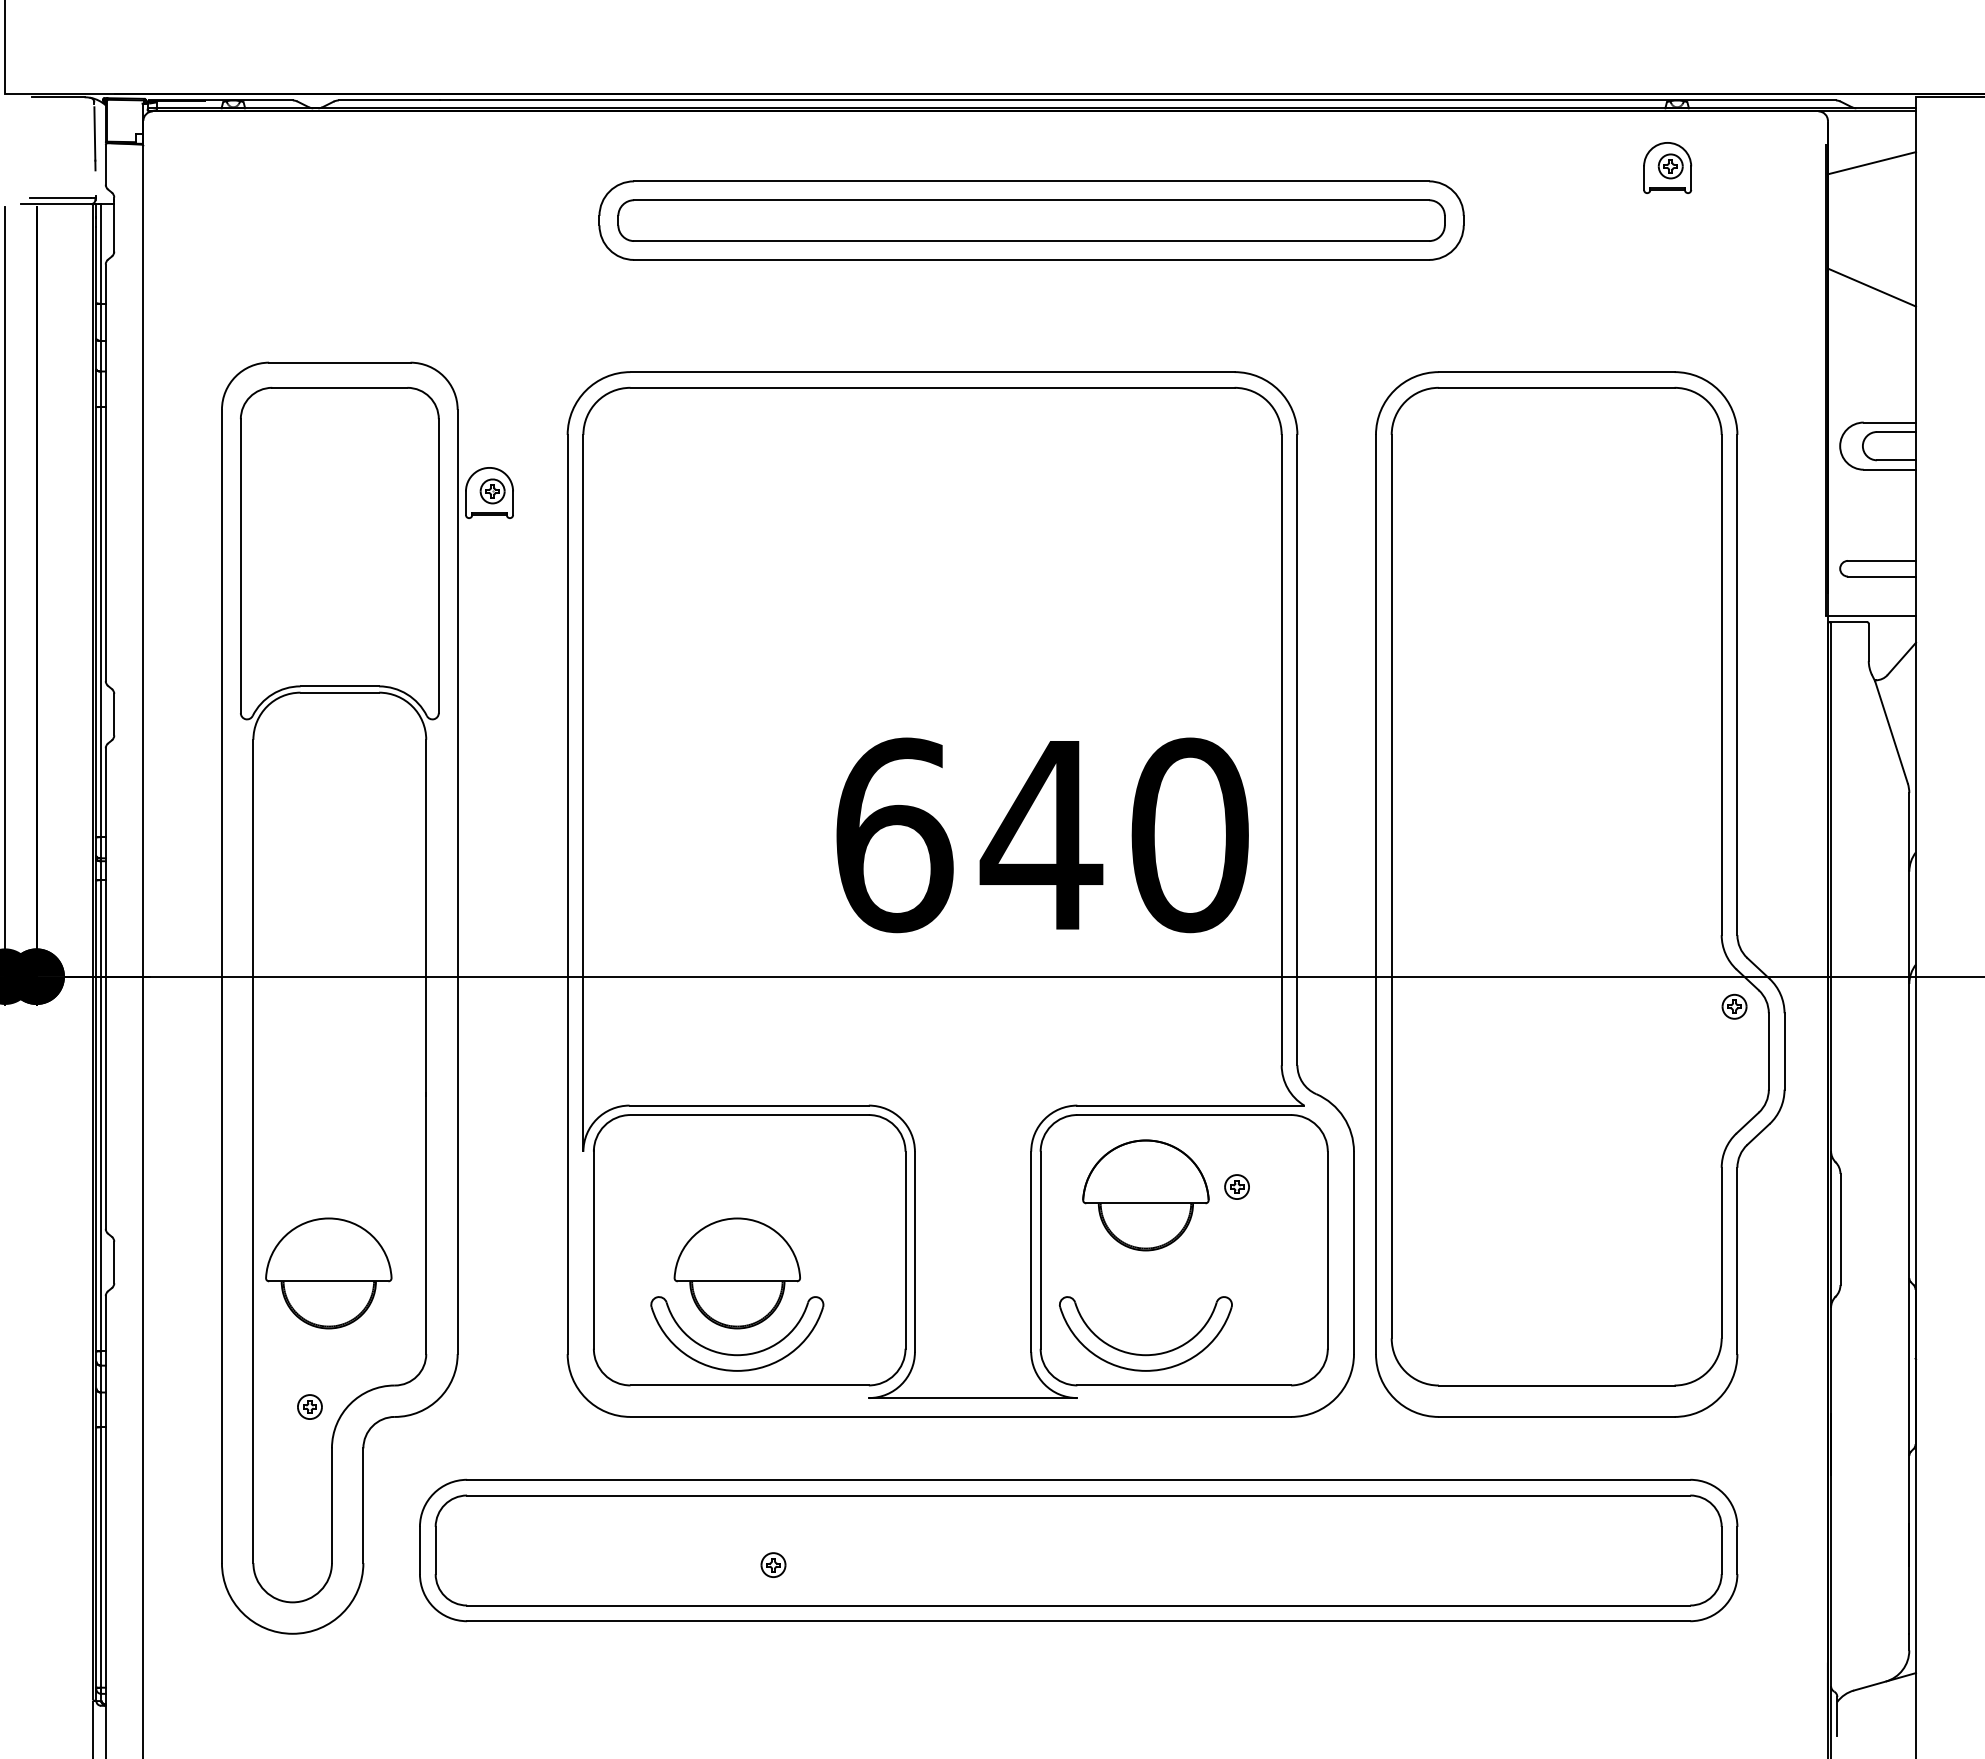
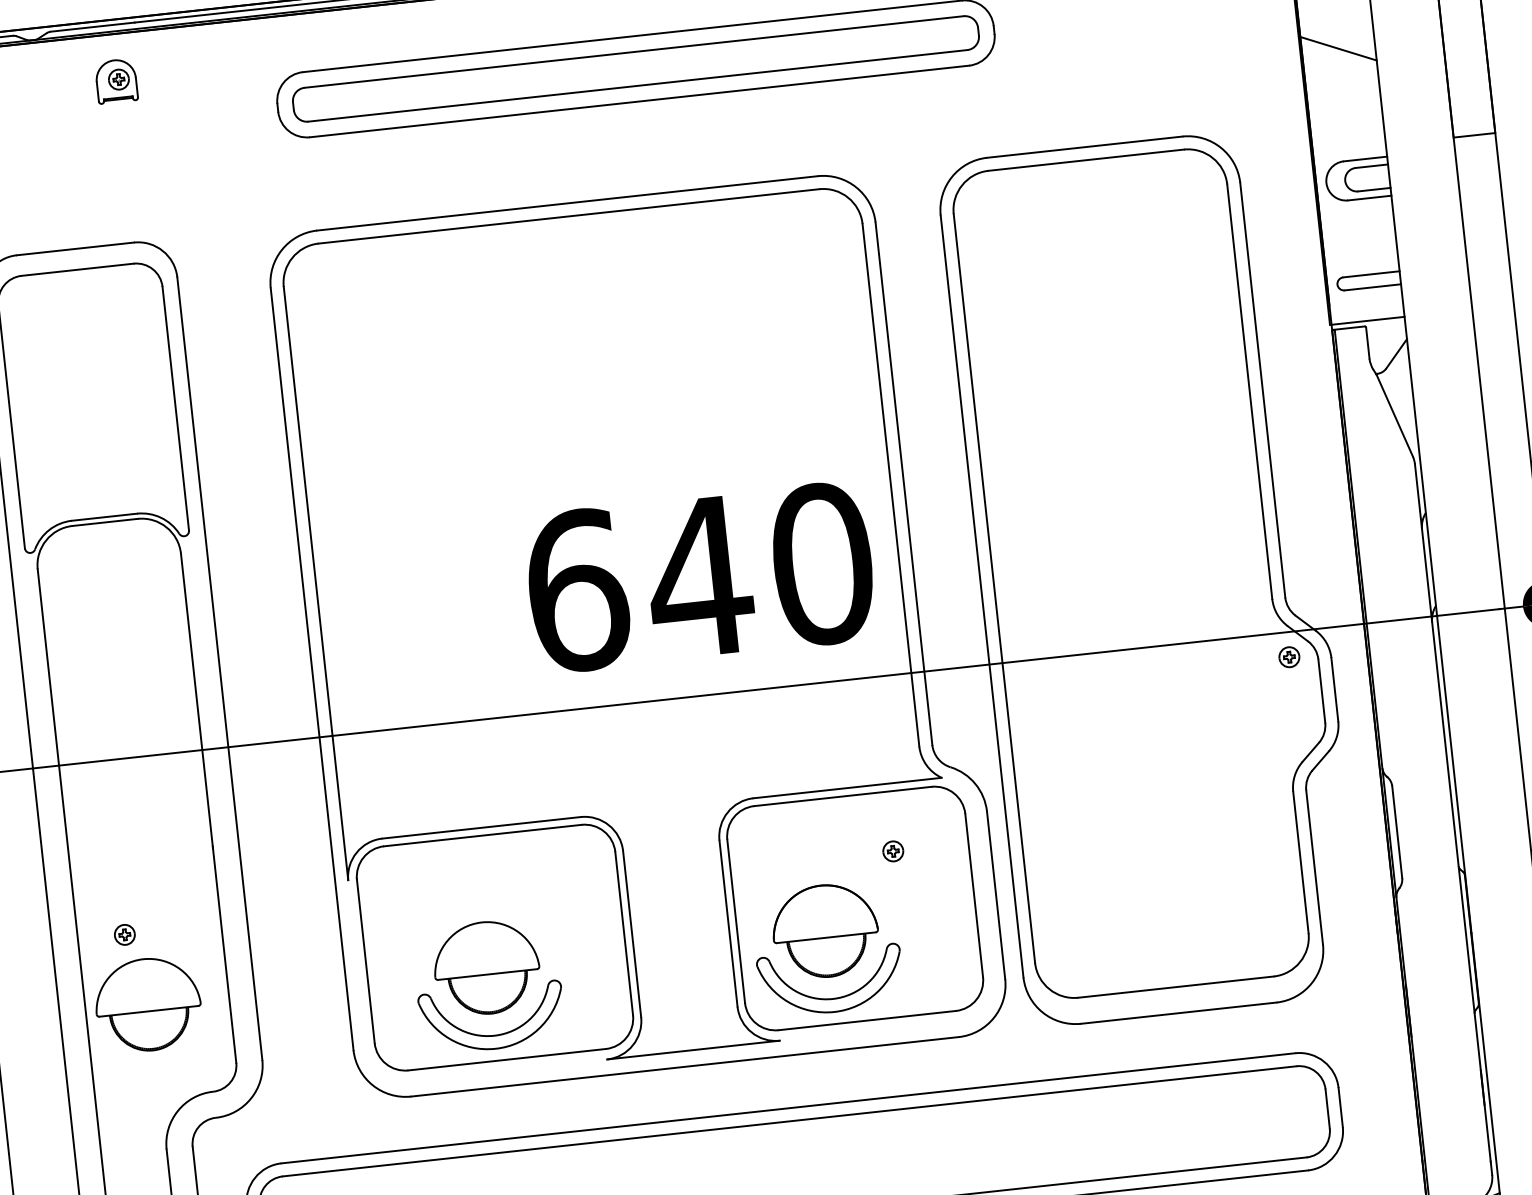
part: (489, 492) -> (116, 80), moved
part: (1145, 1195) -> (825, 931), moved
part: (309, 1406) -> (124, 934), moved

